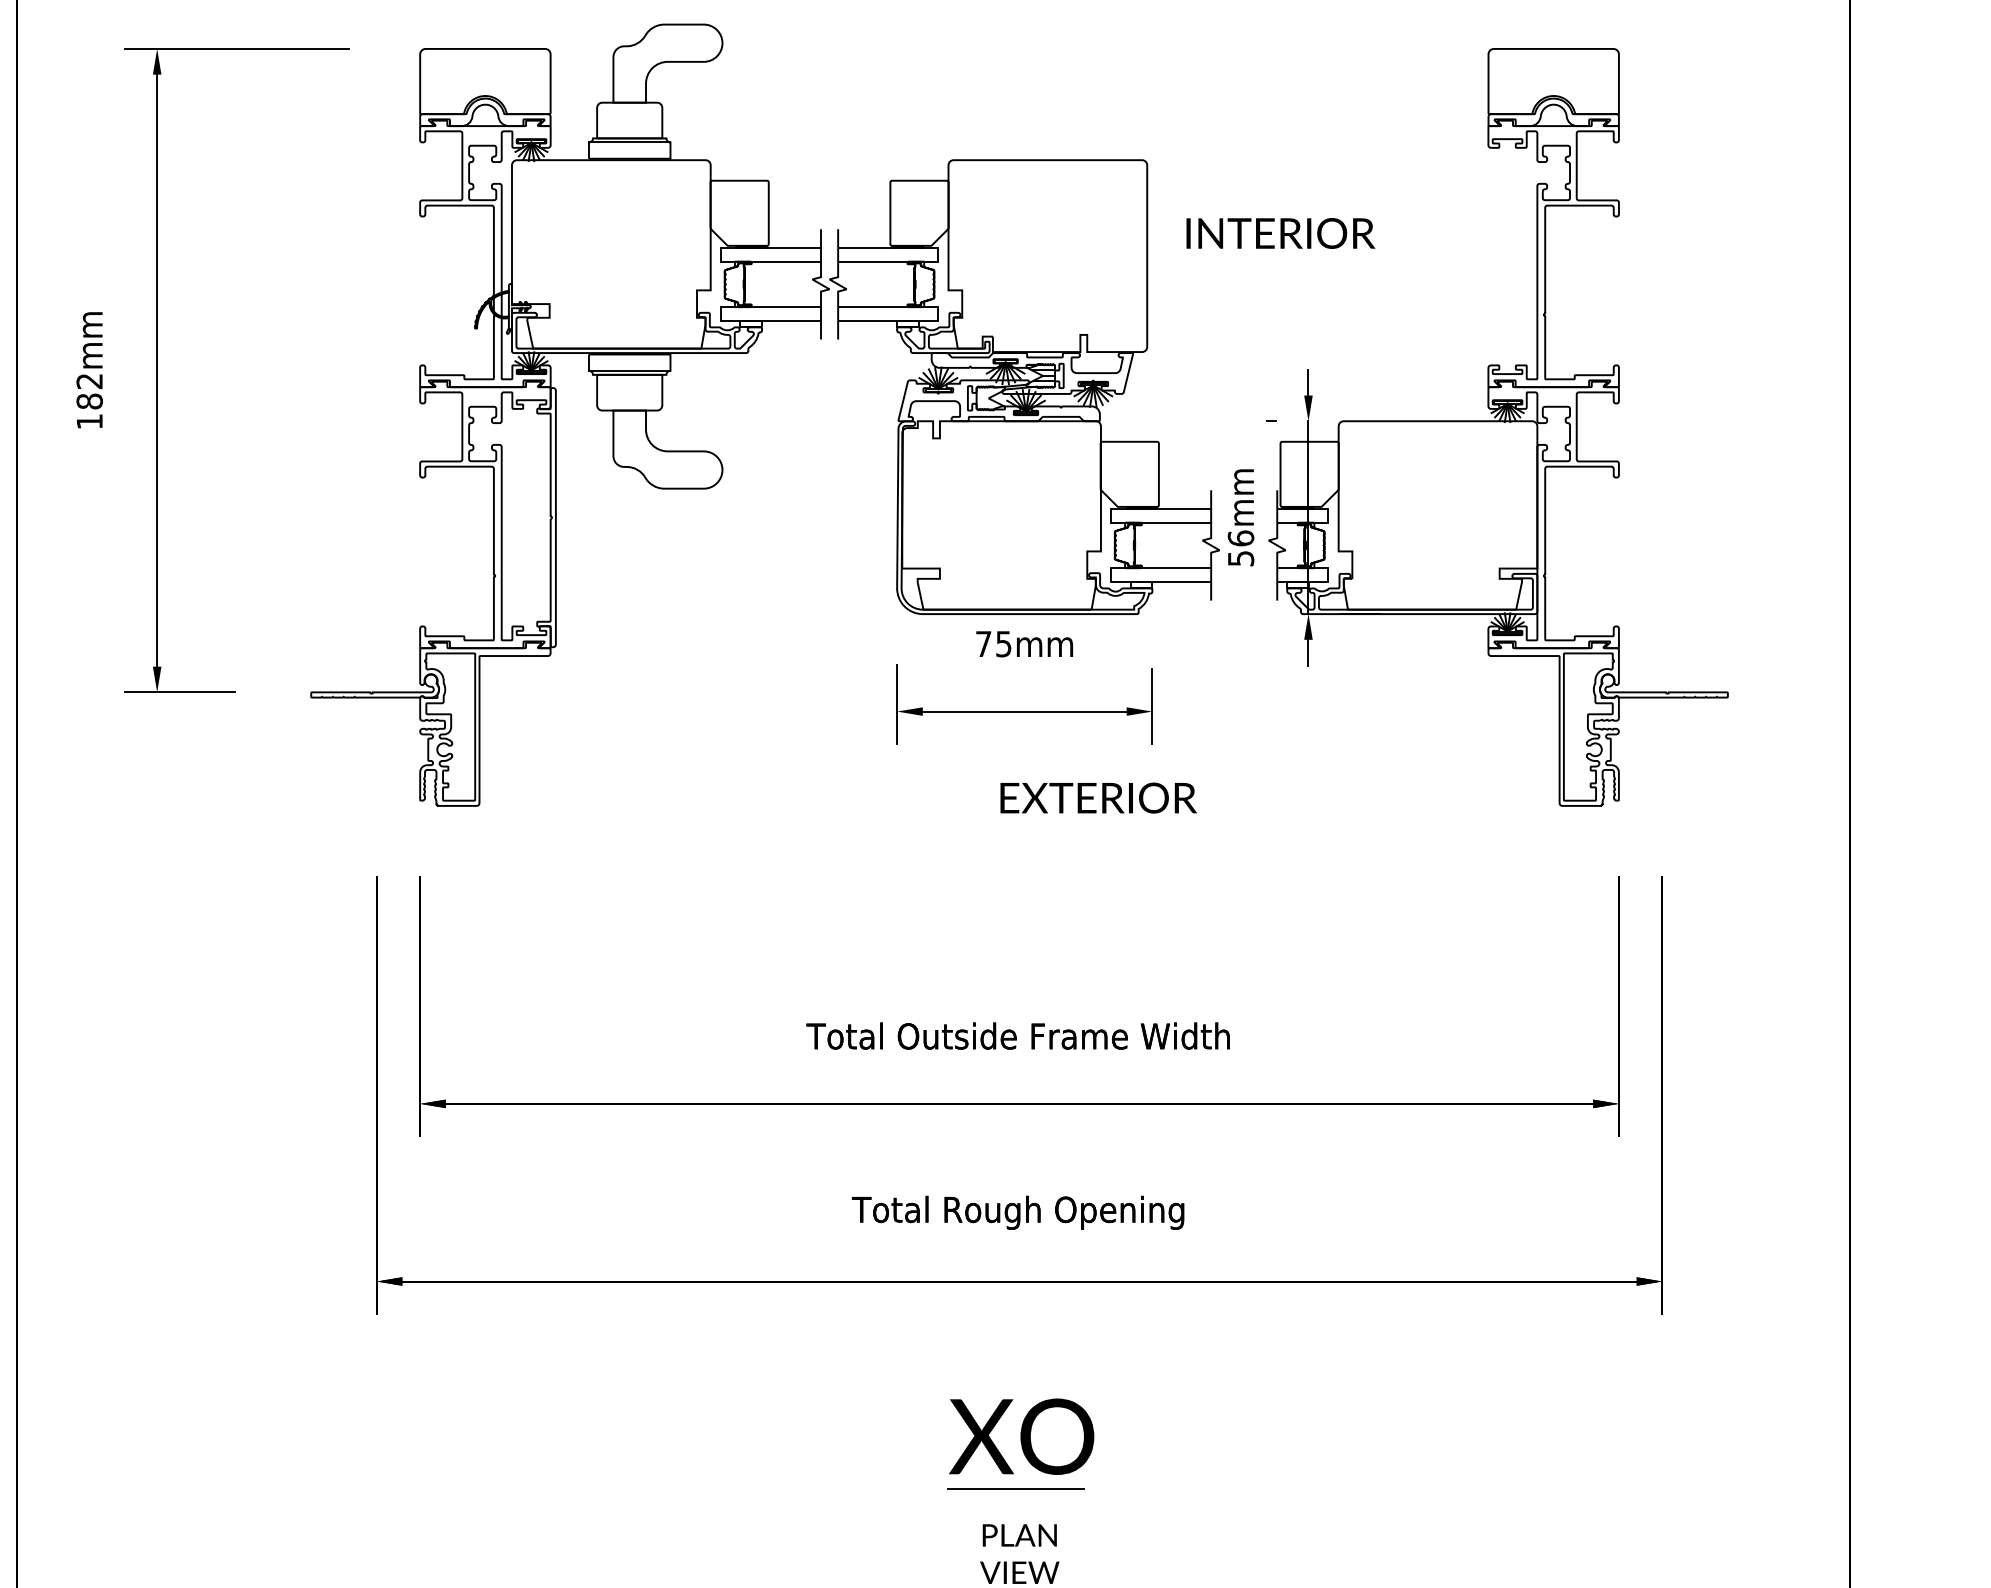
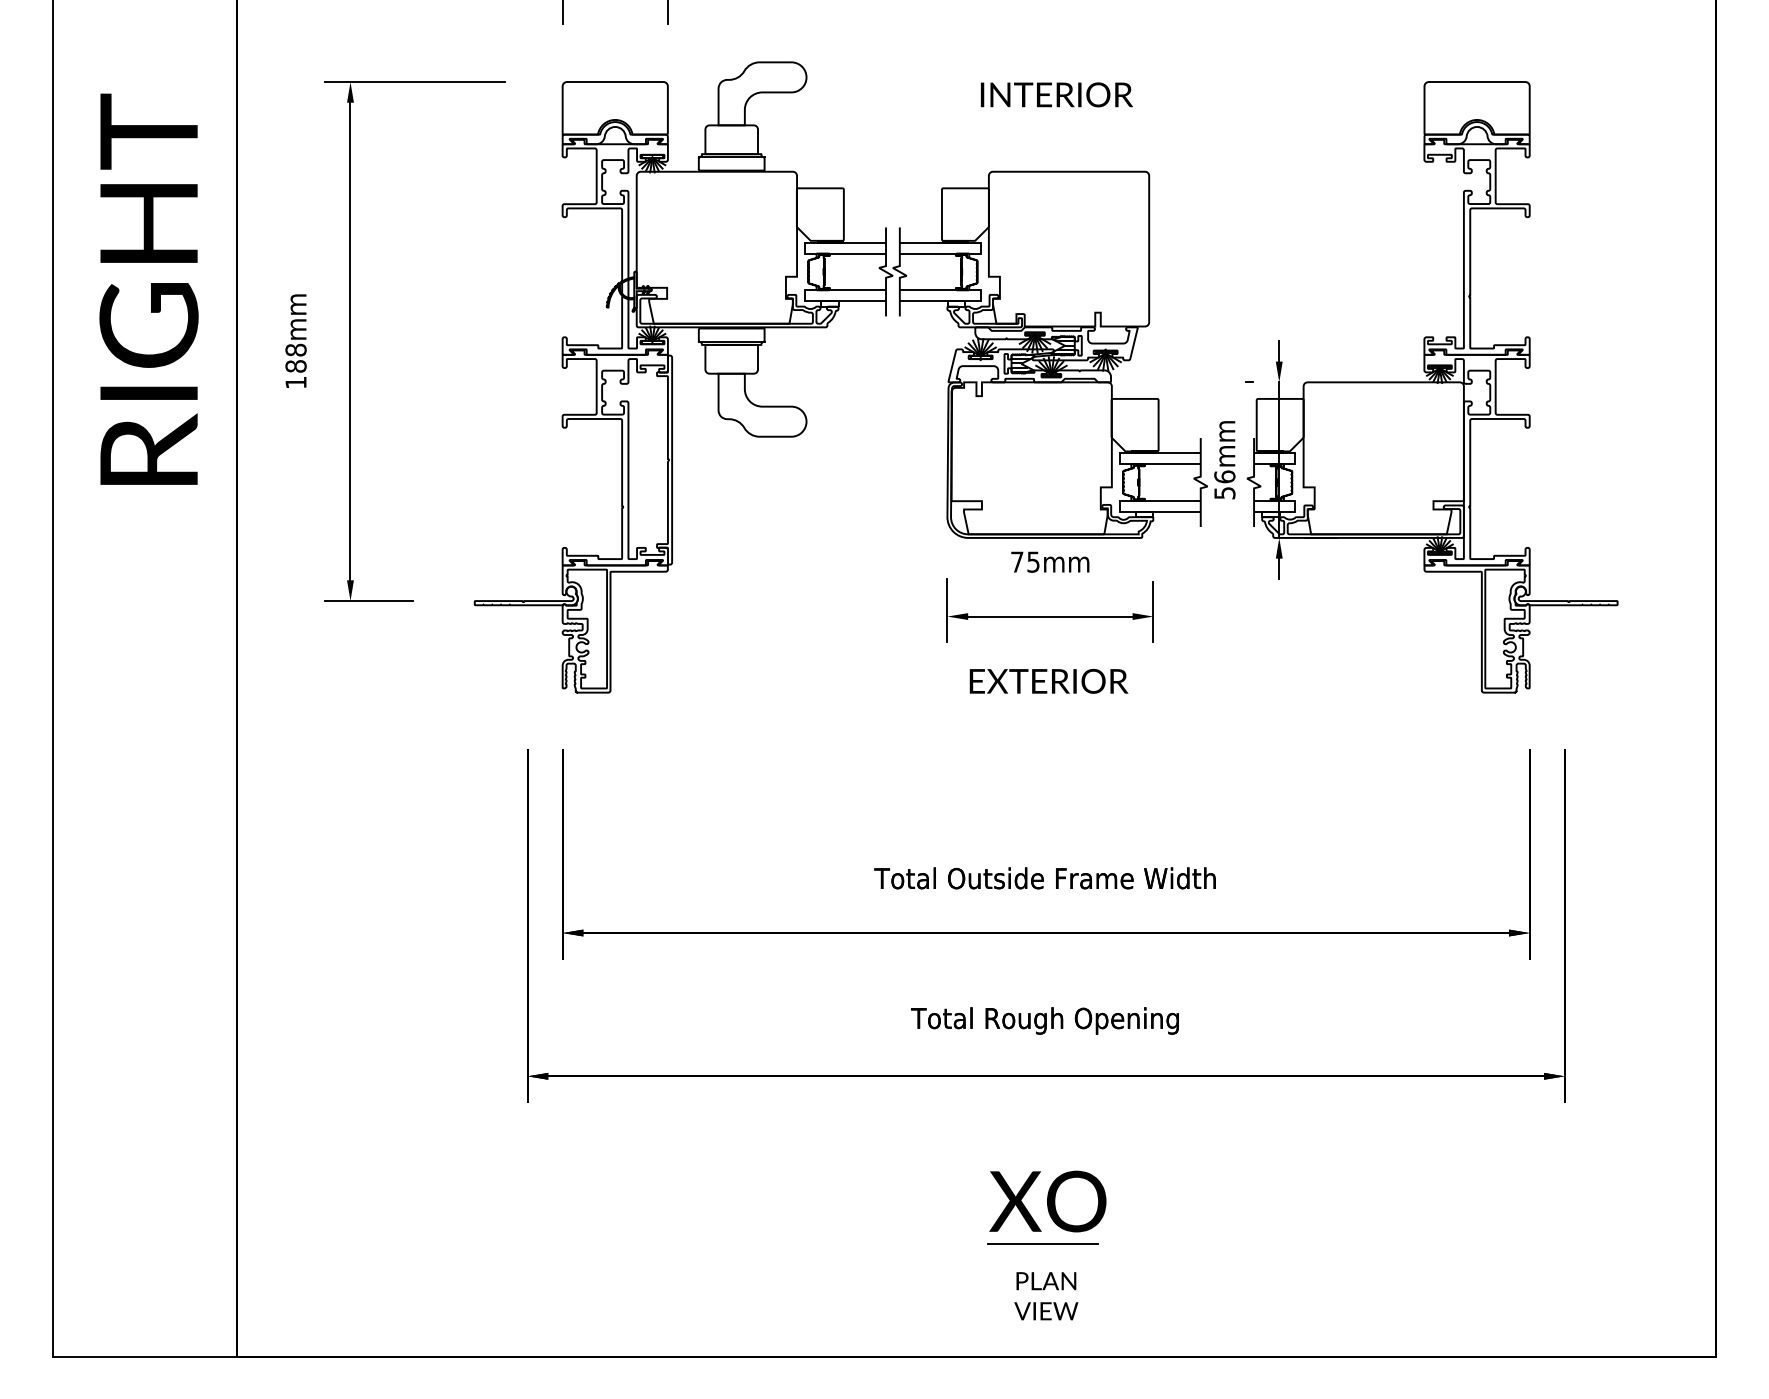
text: (1280, 233) -> (1056, 94), moved
text: (89, 380) -> (295, 349), 182mm -> 188mm
hatch: (990, 399) -> (1022, 364), added
text: (1098, 797) -> (1048, 680), moved

